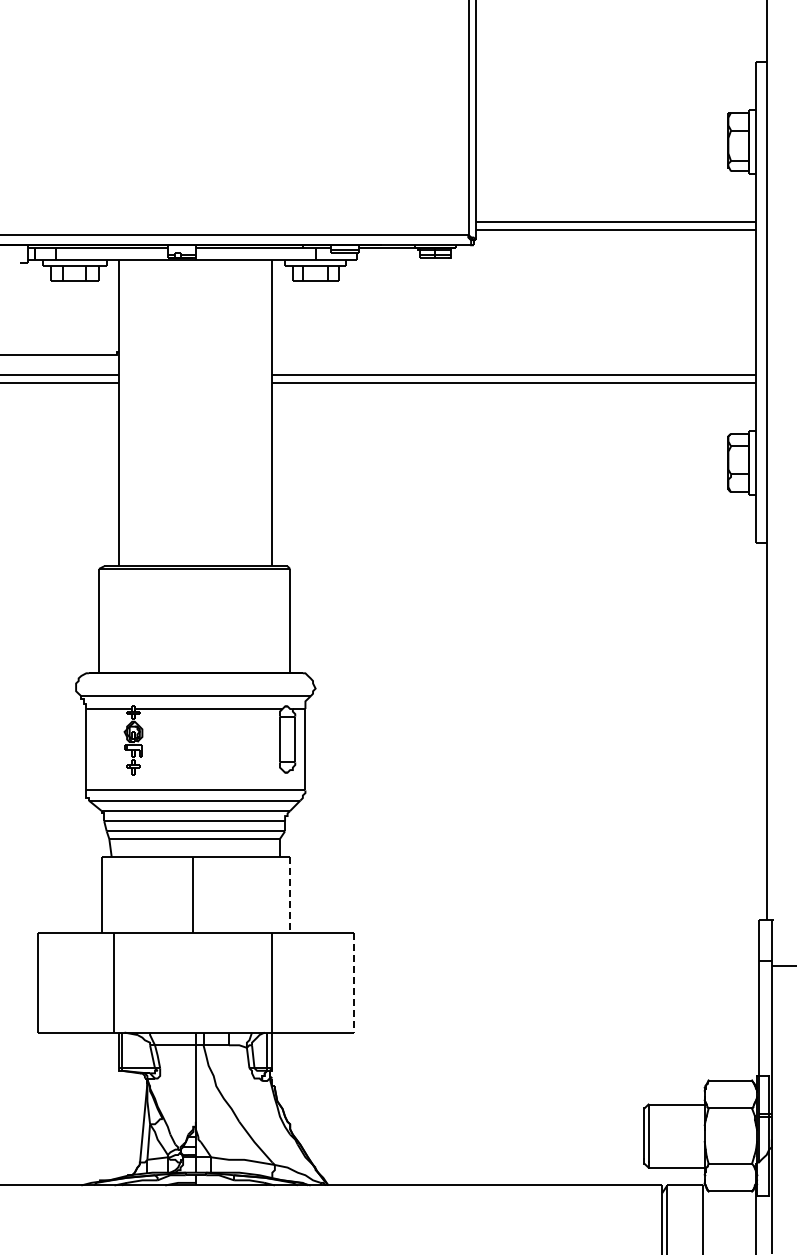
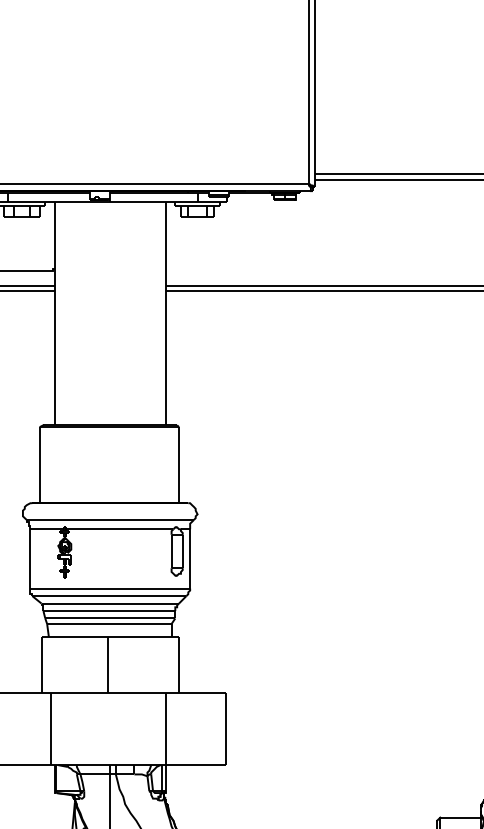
line: (290, 895) -> (179, 665), dashed -> solid
line: (353, 982) -> (225, 728), dashed -> solid

